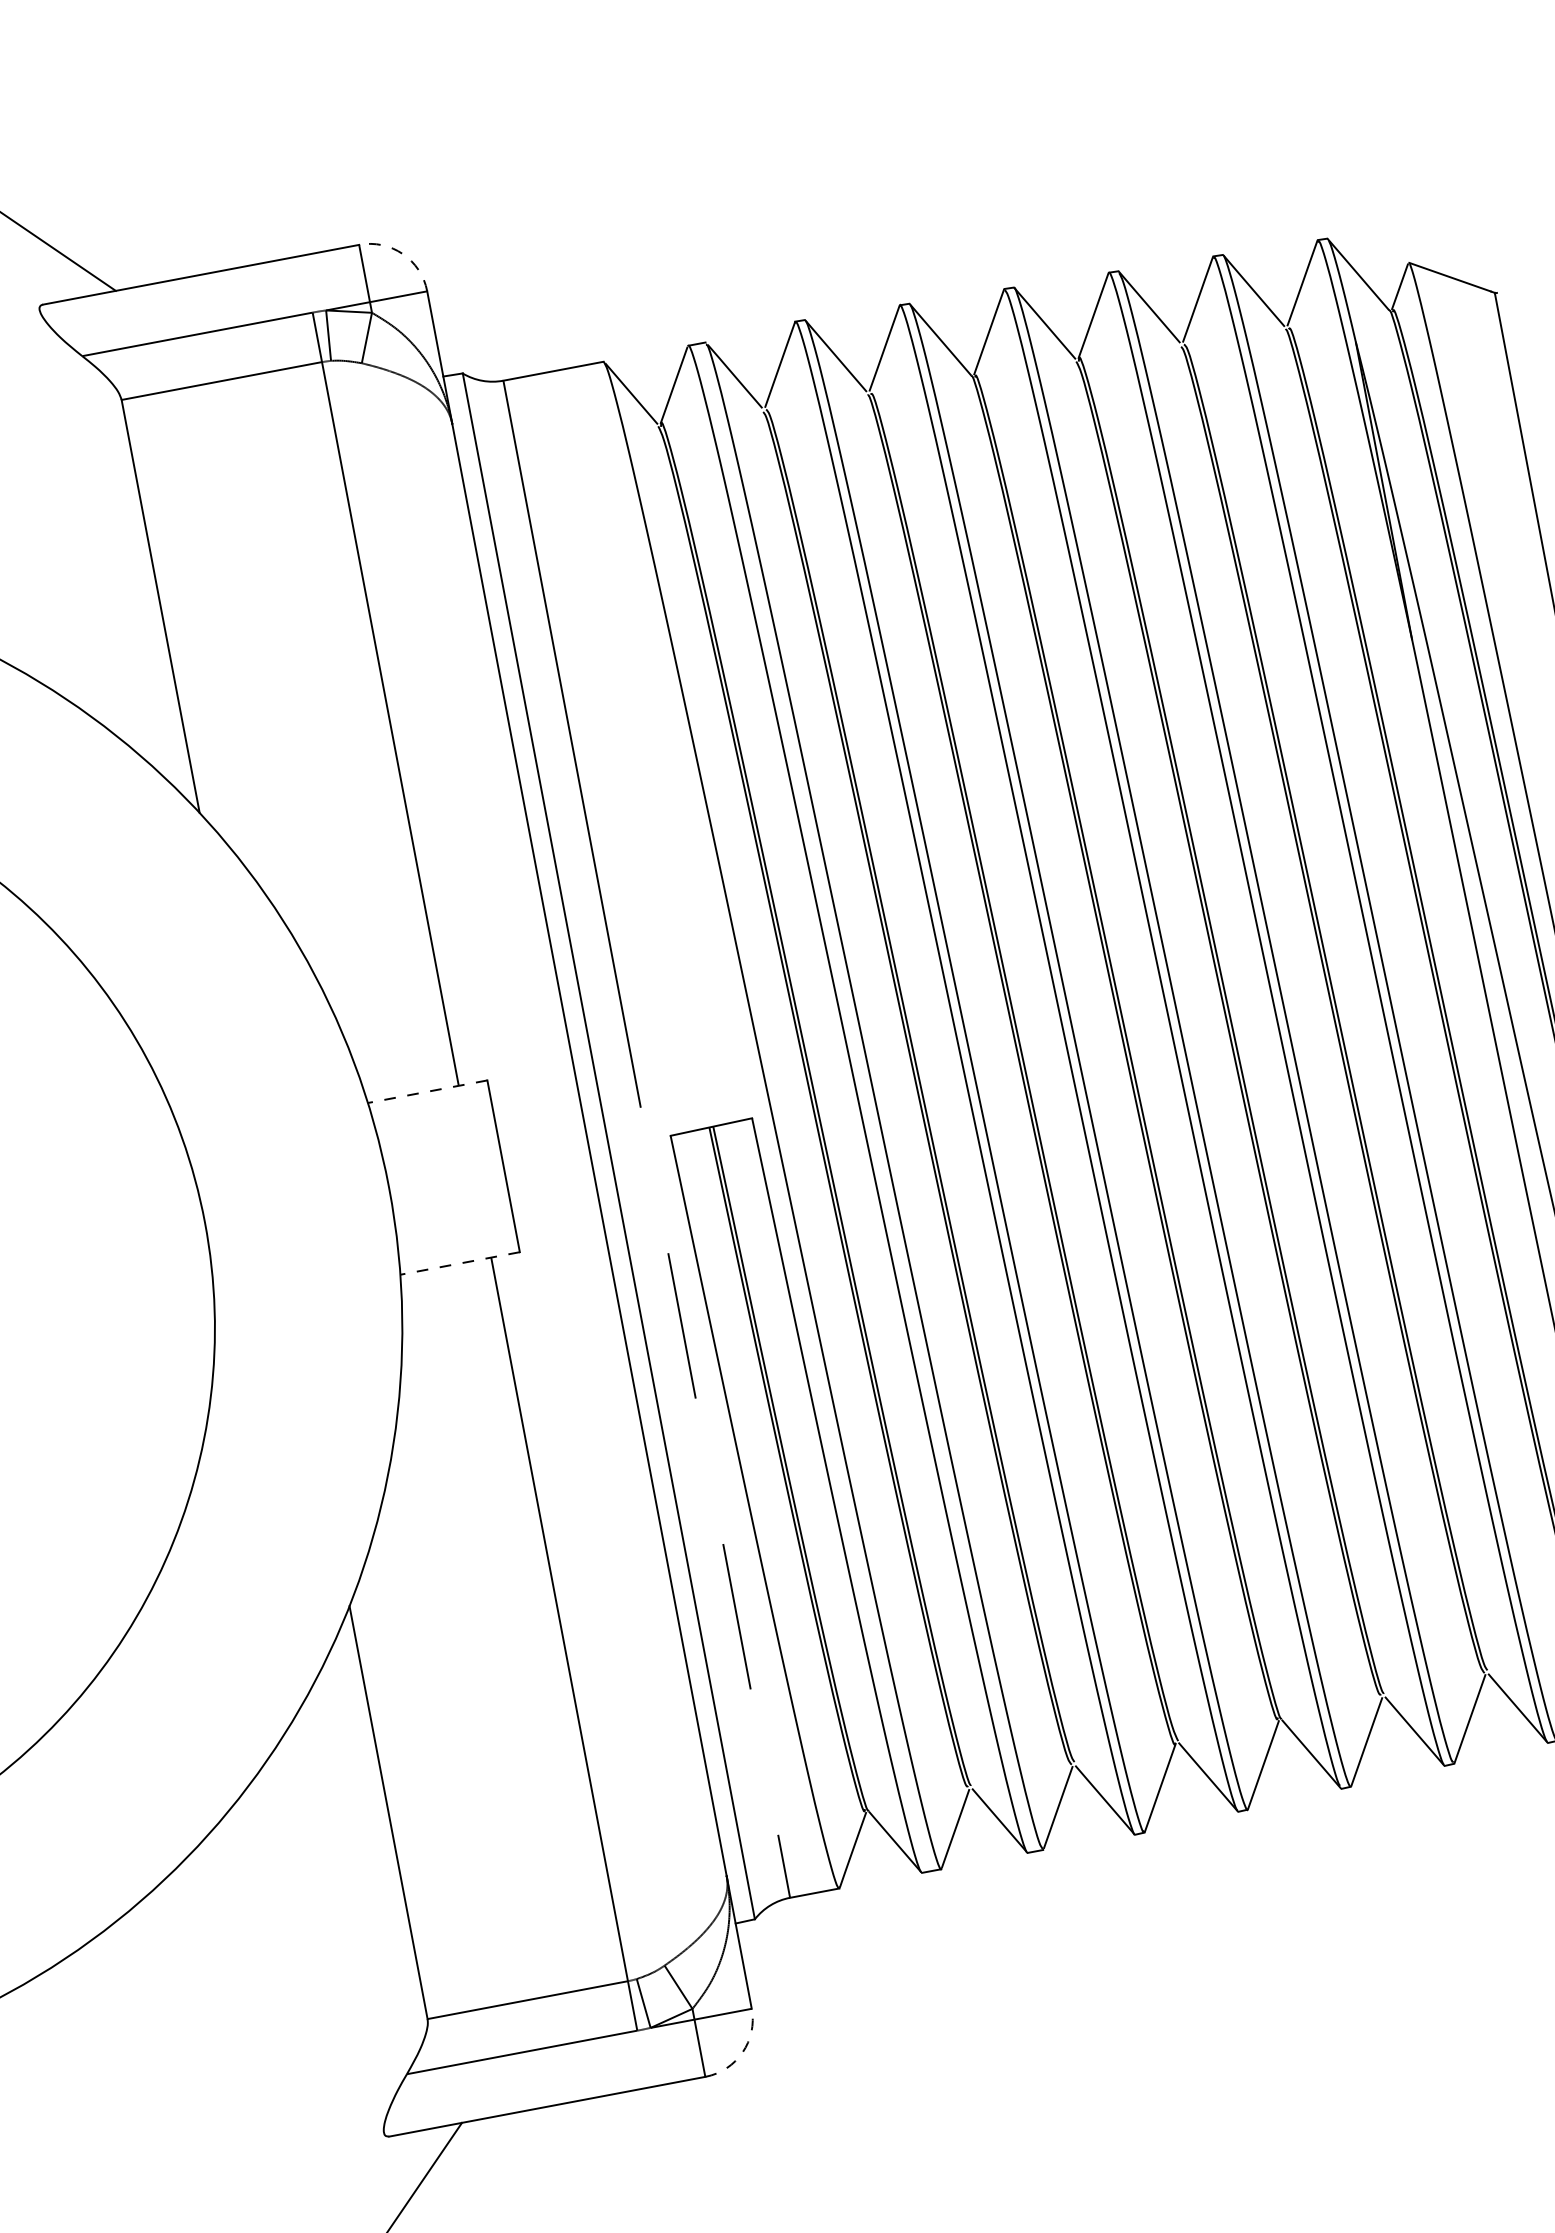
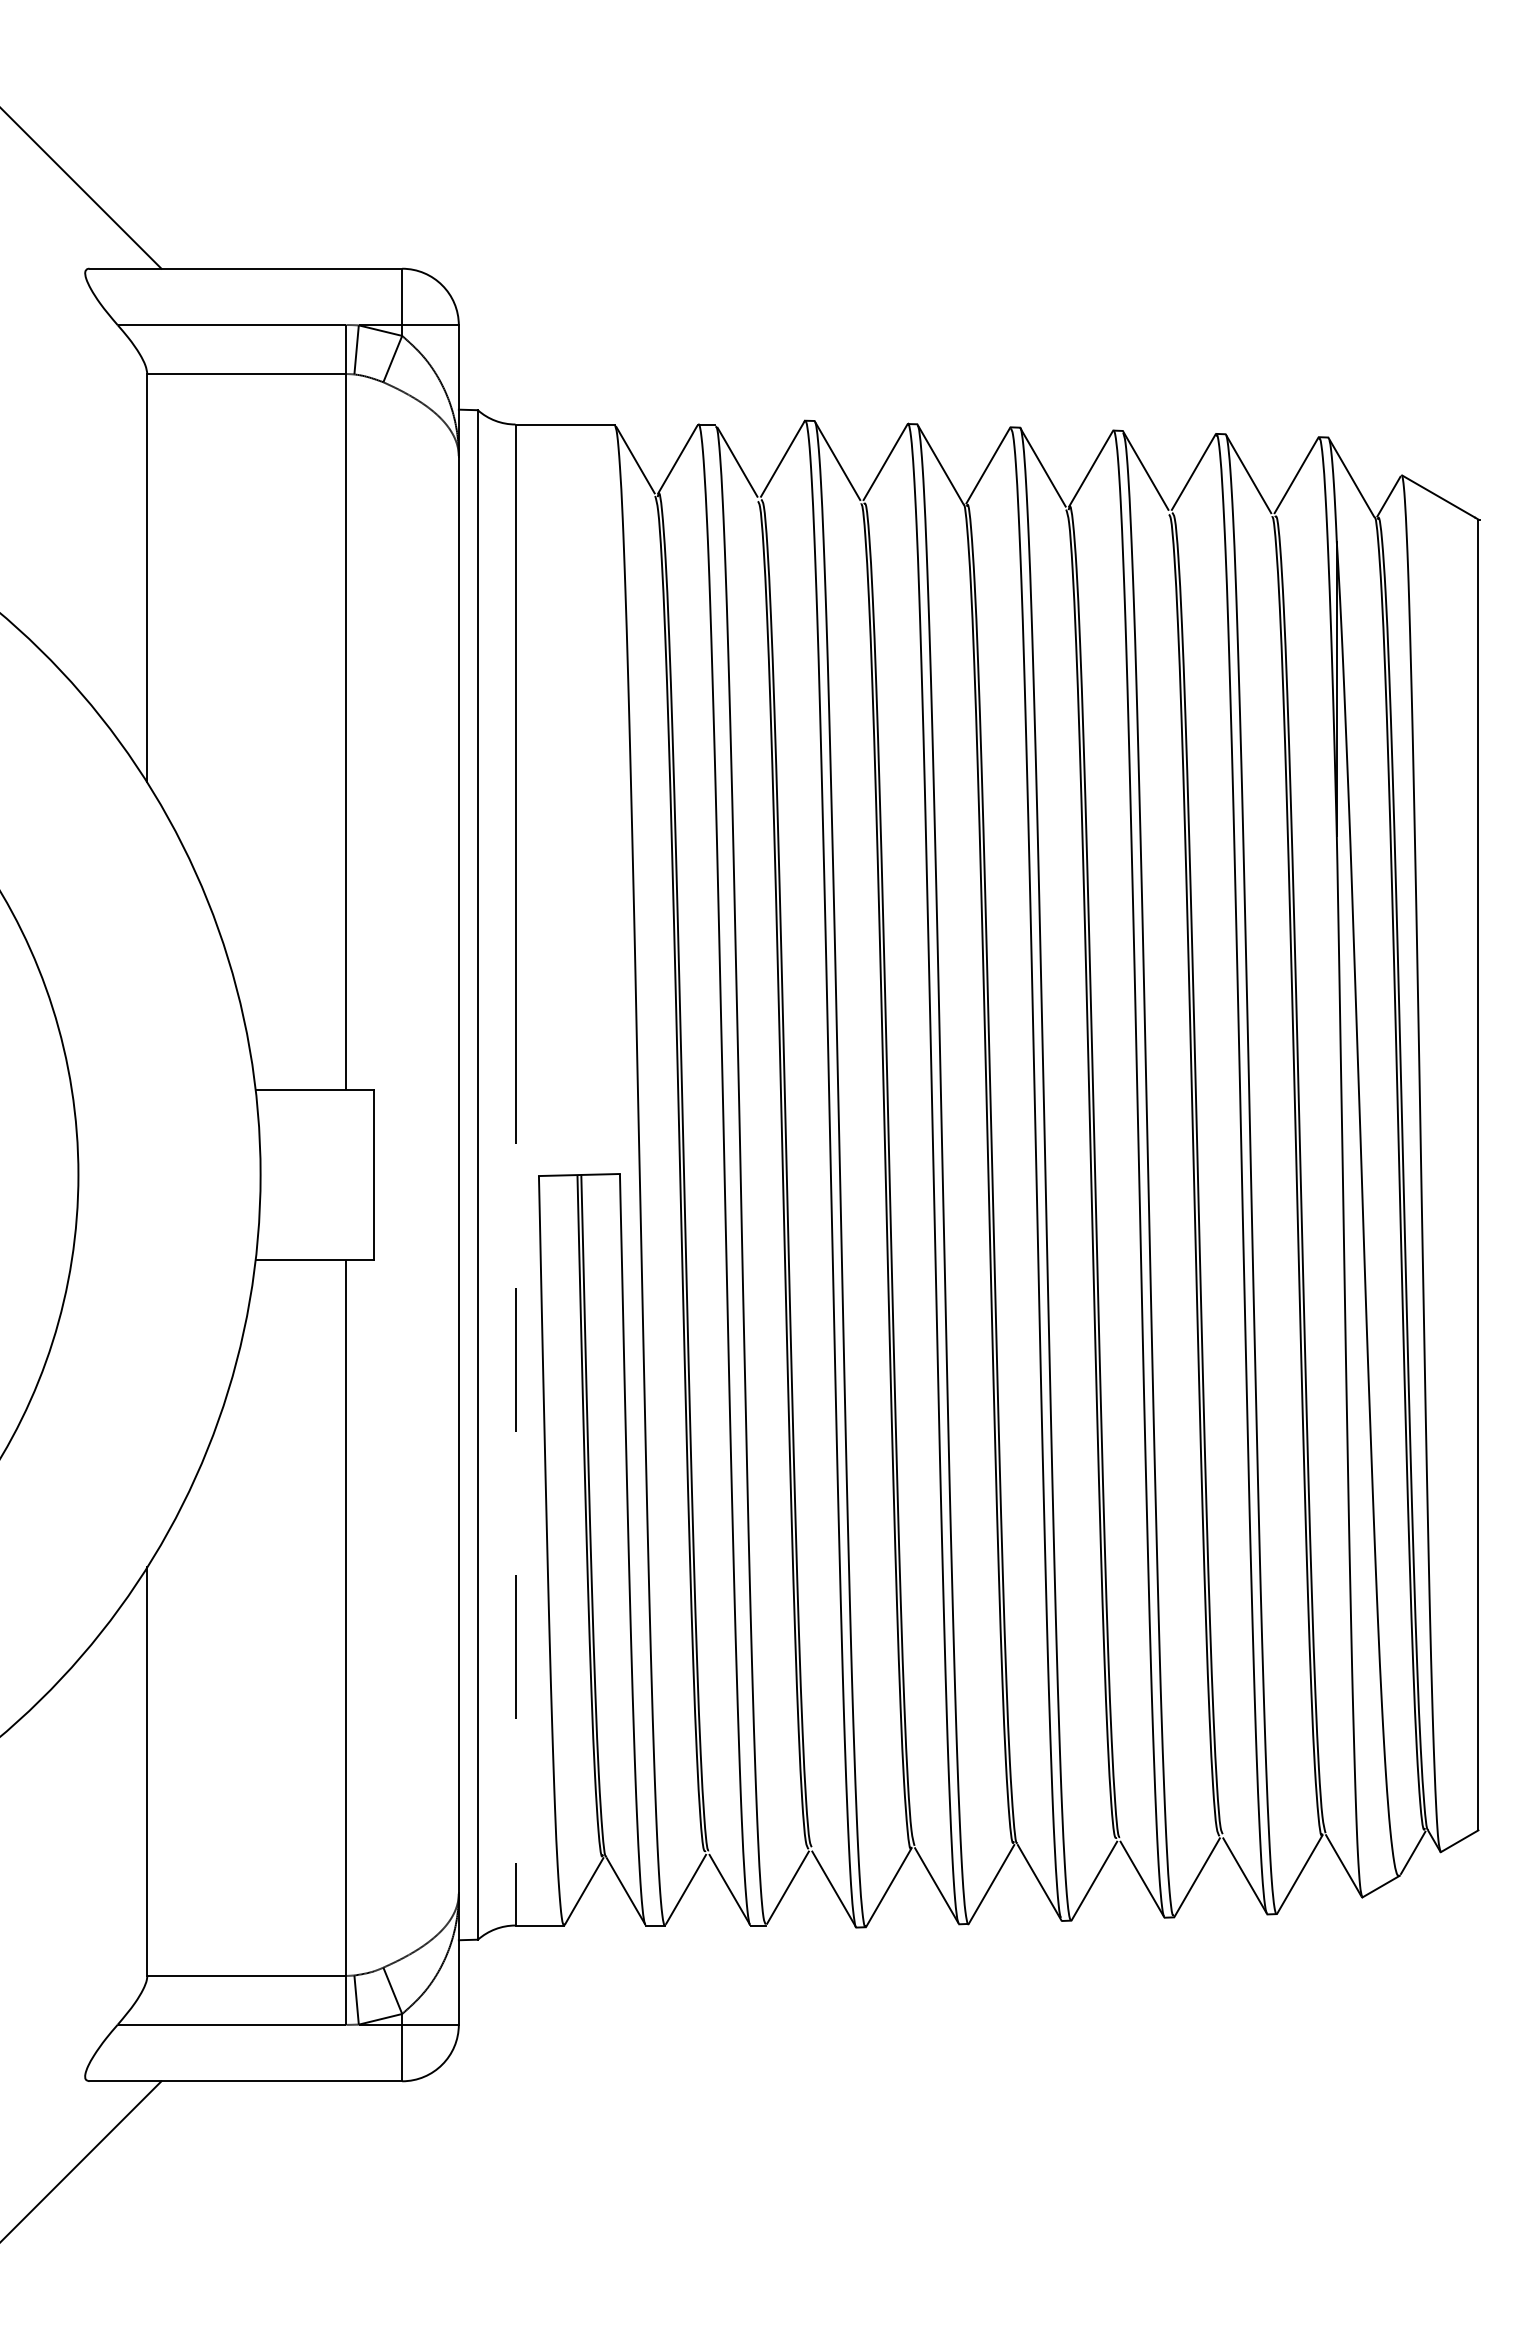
arc: (403, 254) -> (442, 285), dashed -> solid
line: (427, 1092) -> (314, 1090), dashed -> solid
line: (459, 1263) -> (314, 1259), dashed -> solid
arc: (742, 2052) -> (442, 2064), dashed -> solid

